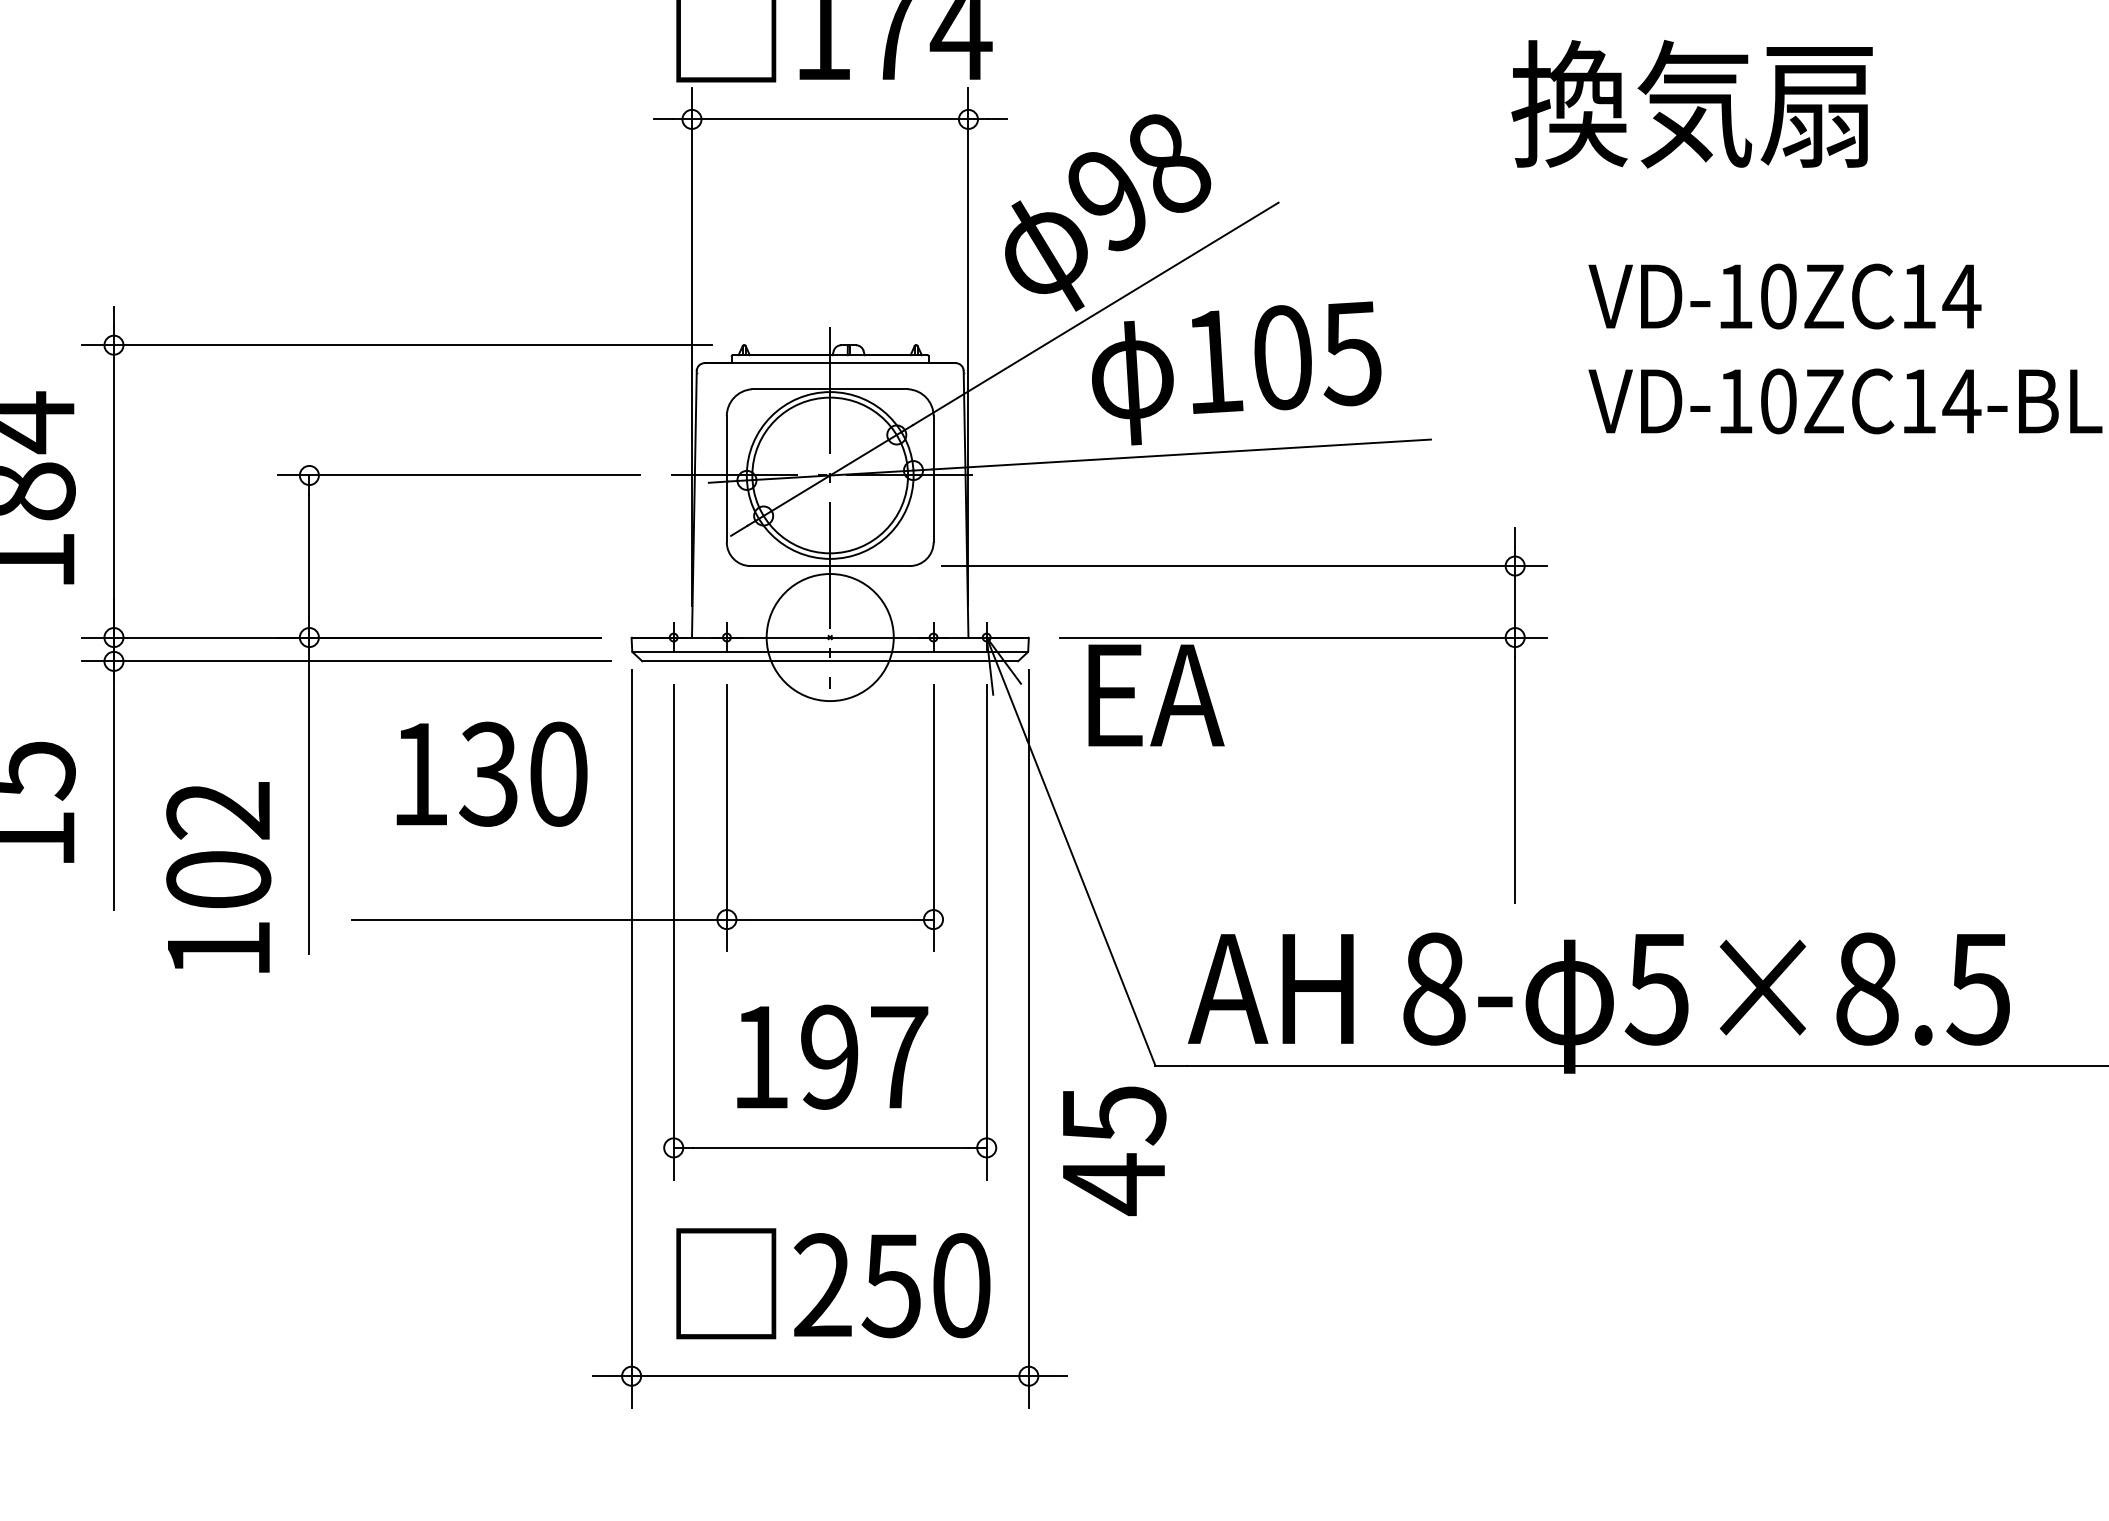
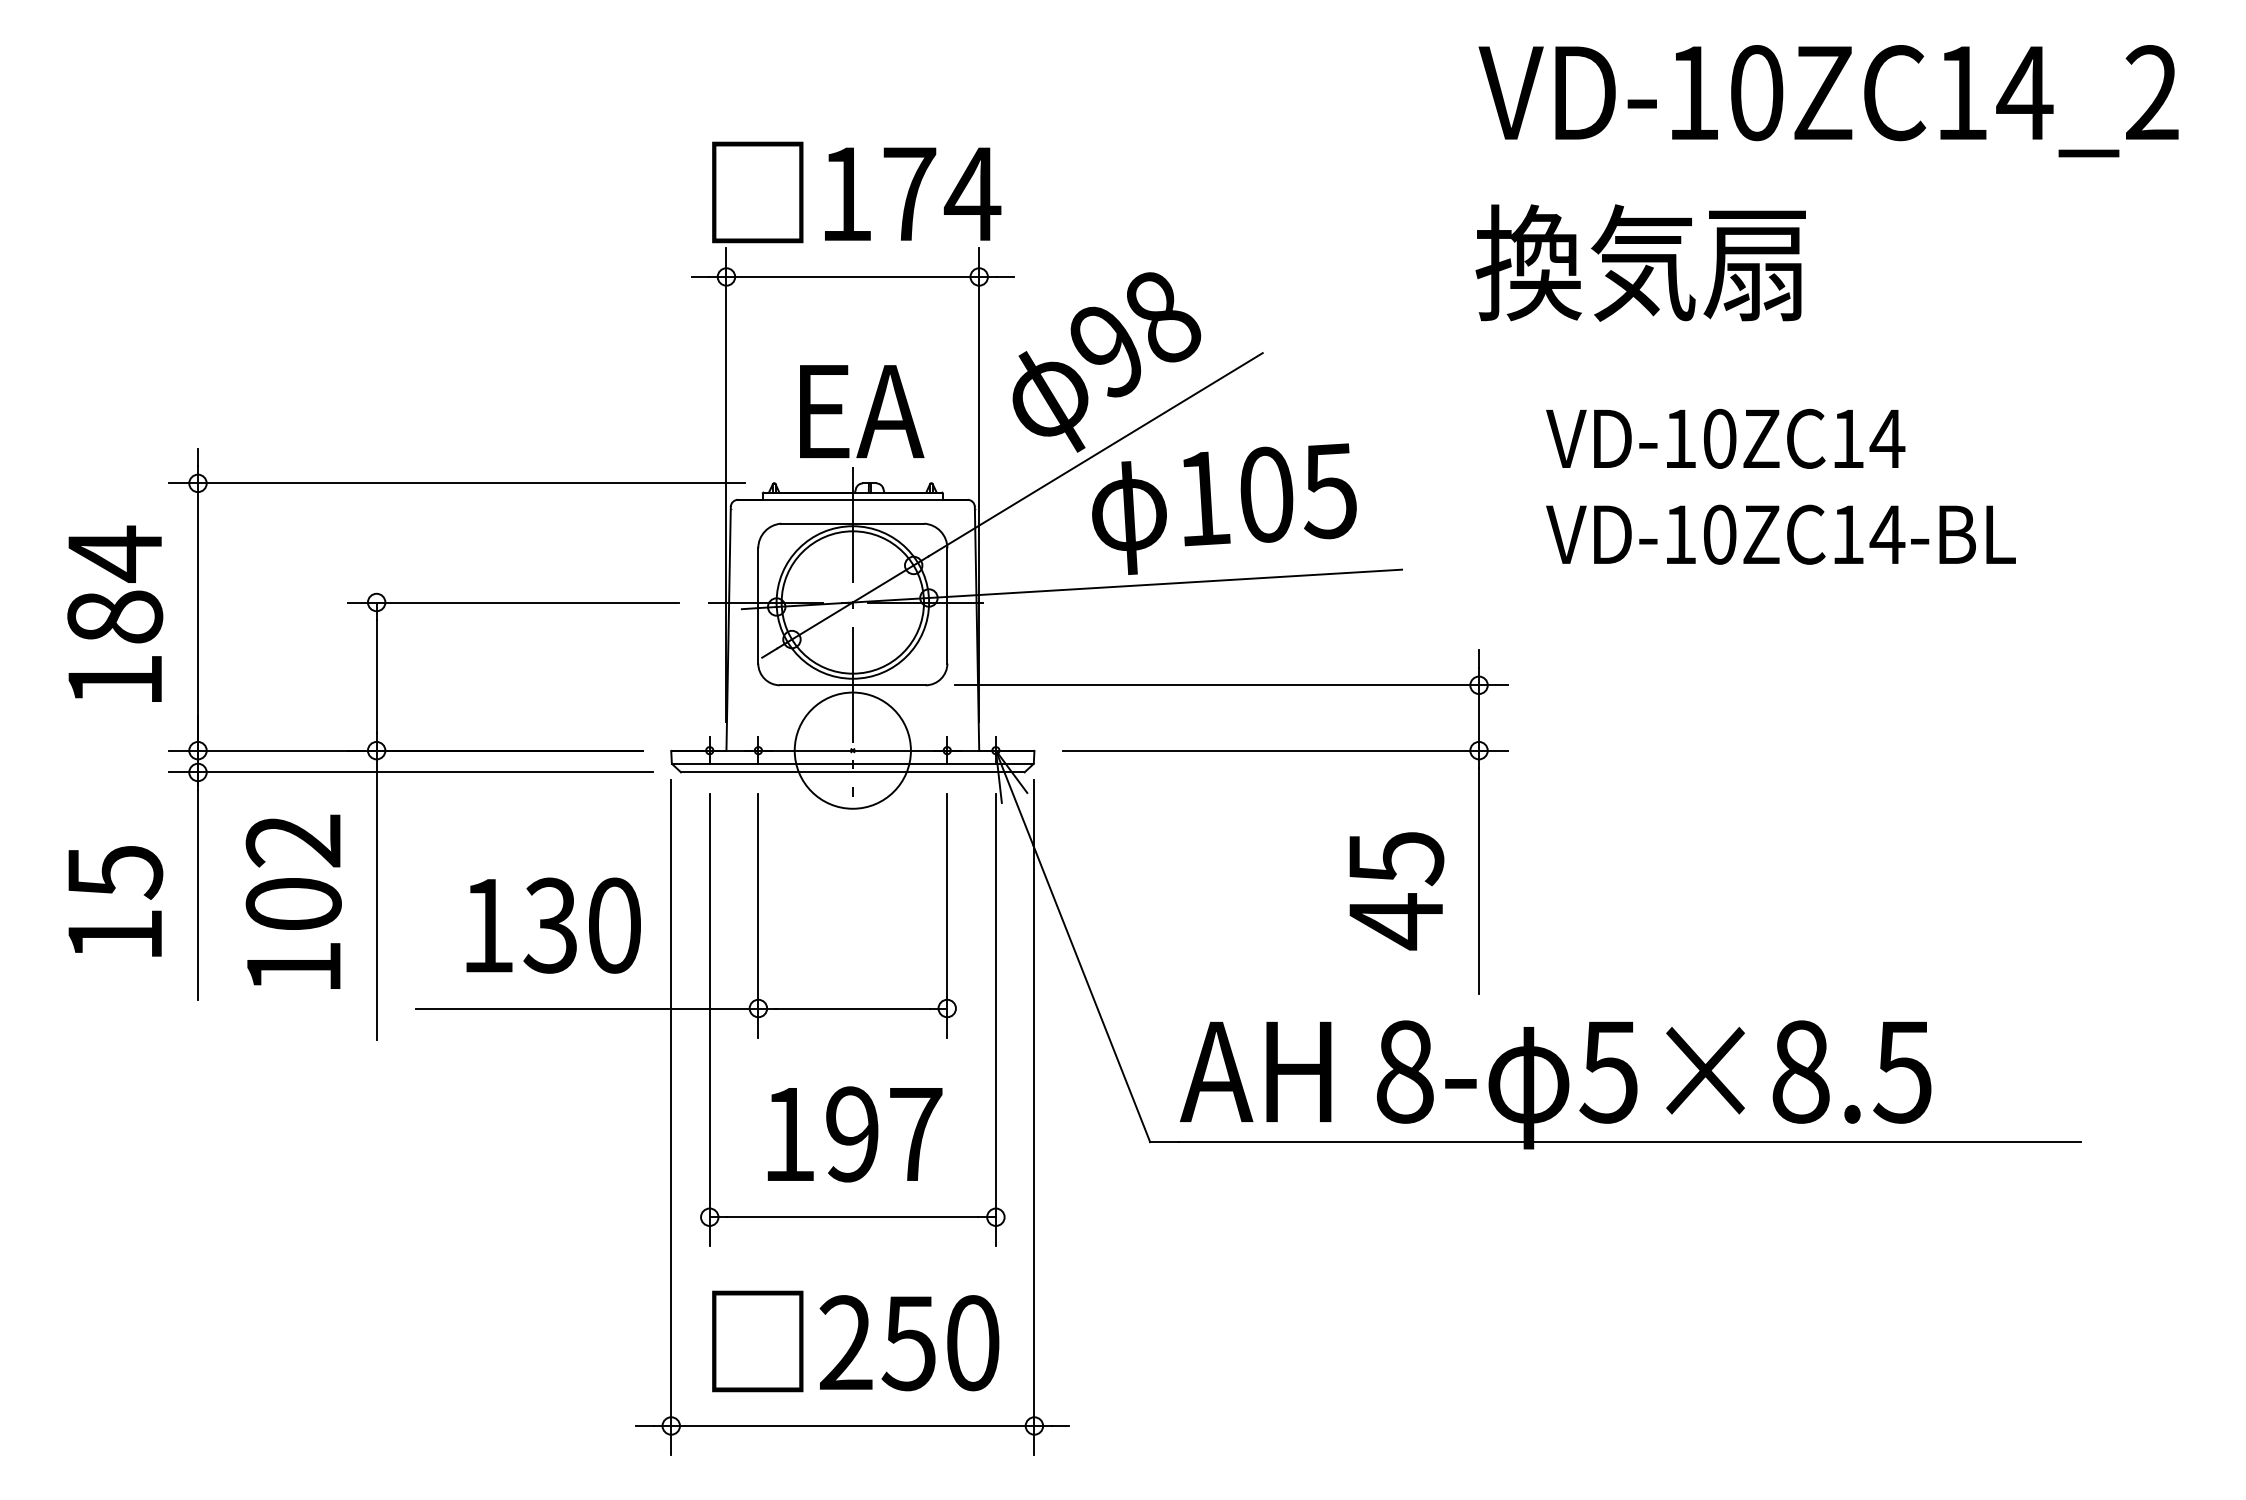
text: (1156, 695) -> (862, 411), moved
text: (491, 774) -> (553, 925), moved
text: (218, 876) -> (293, 901), moved
text: (1114, 1151) -> (1396, 891), moved

